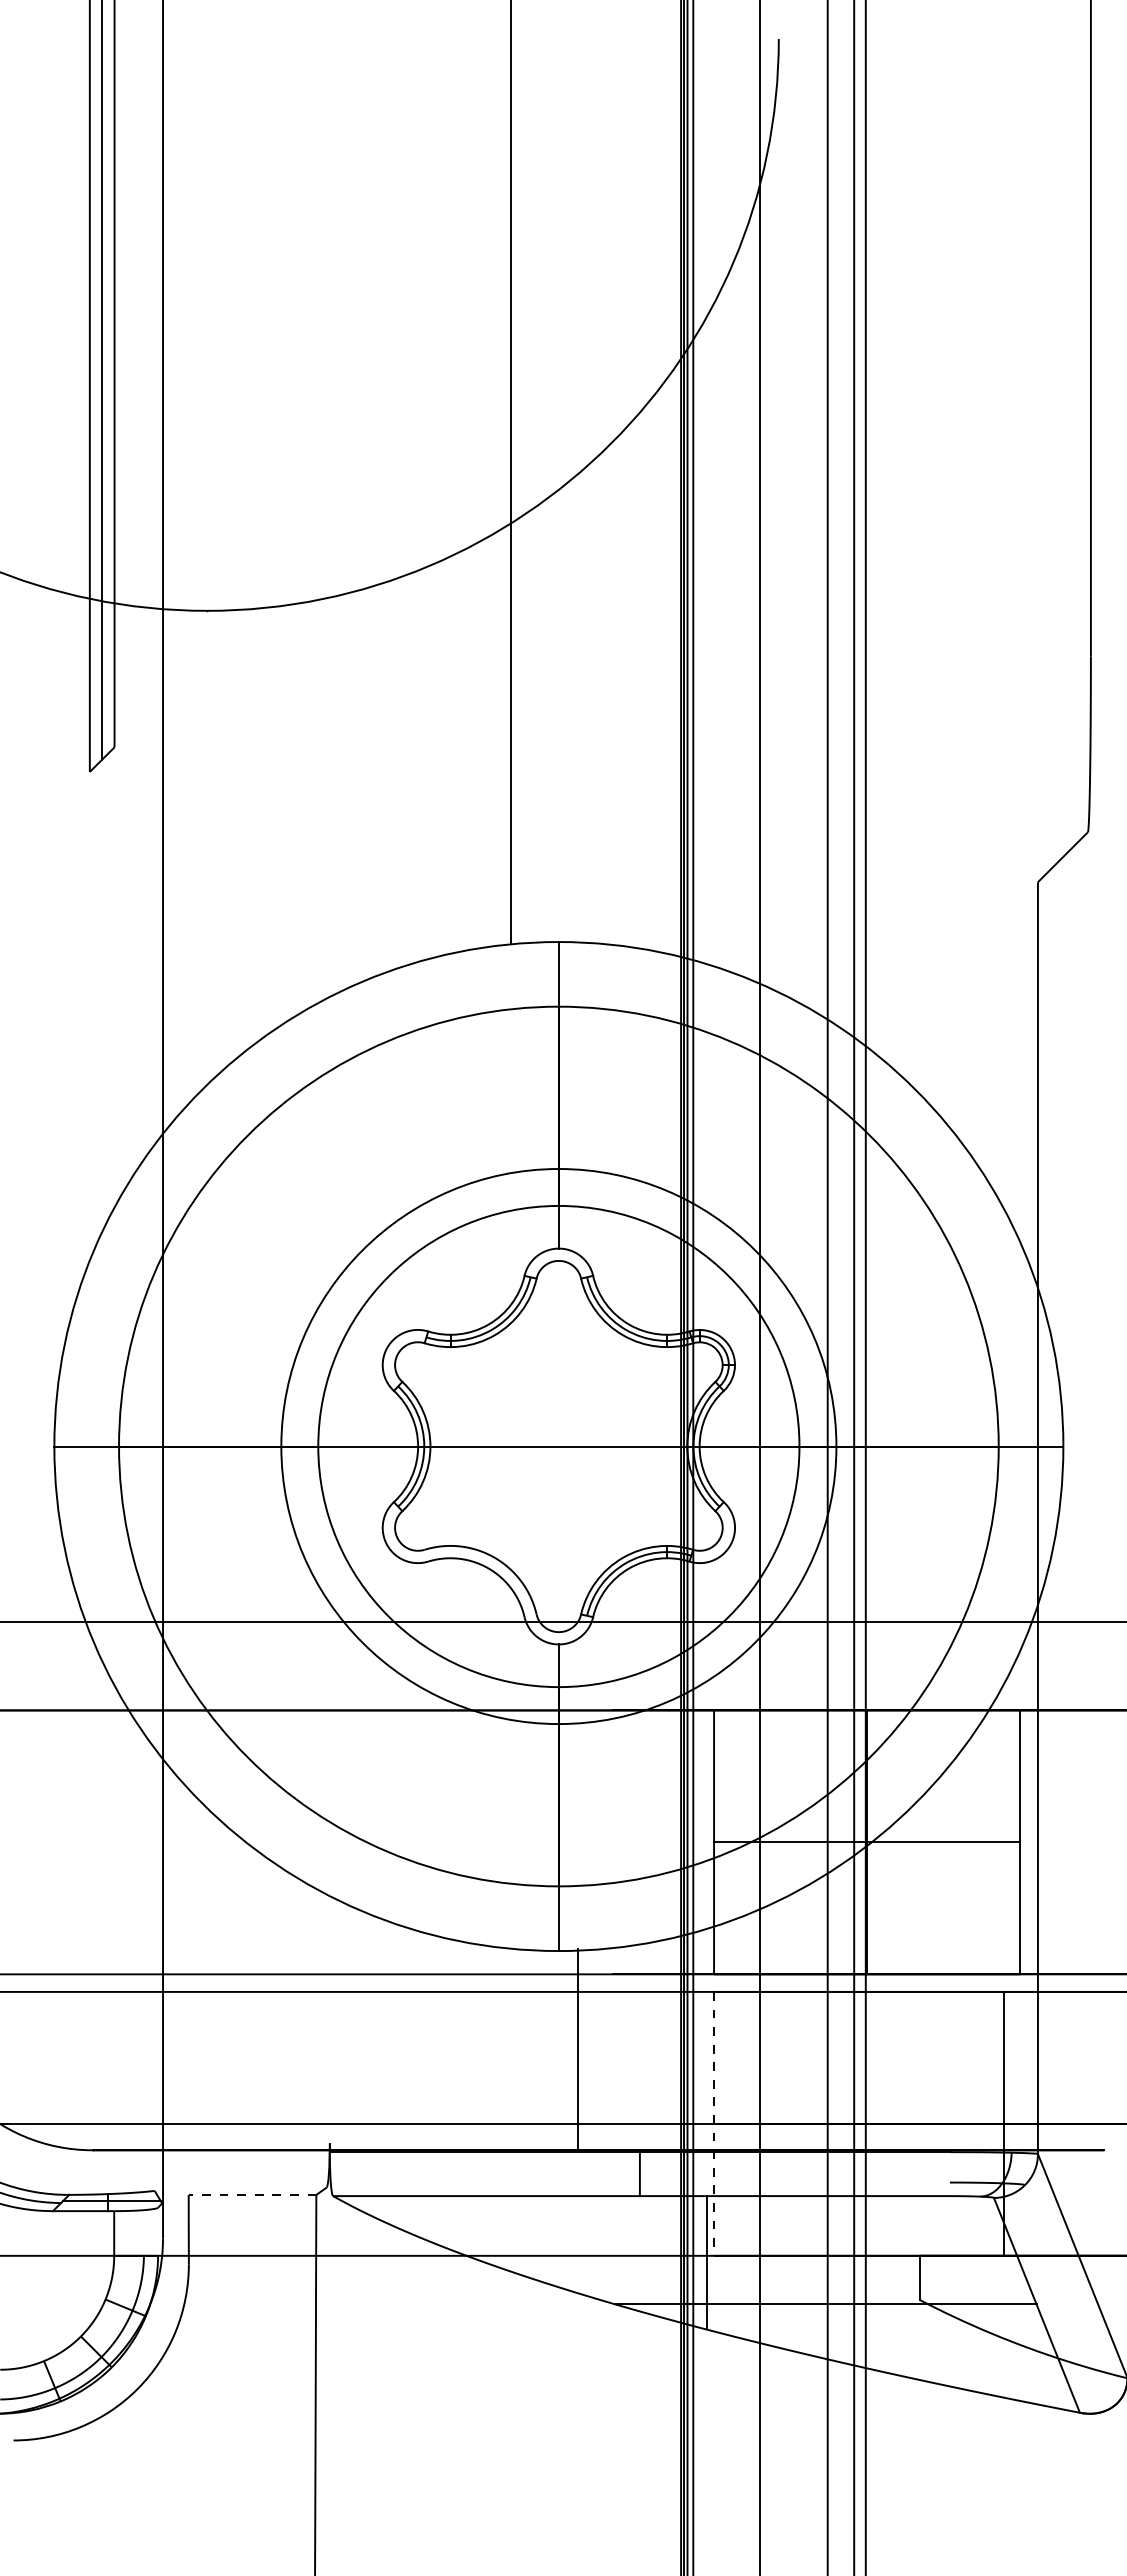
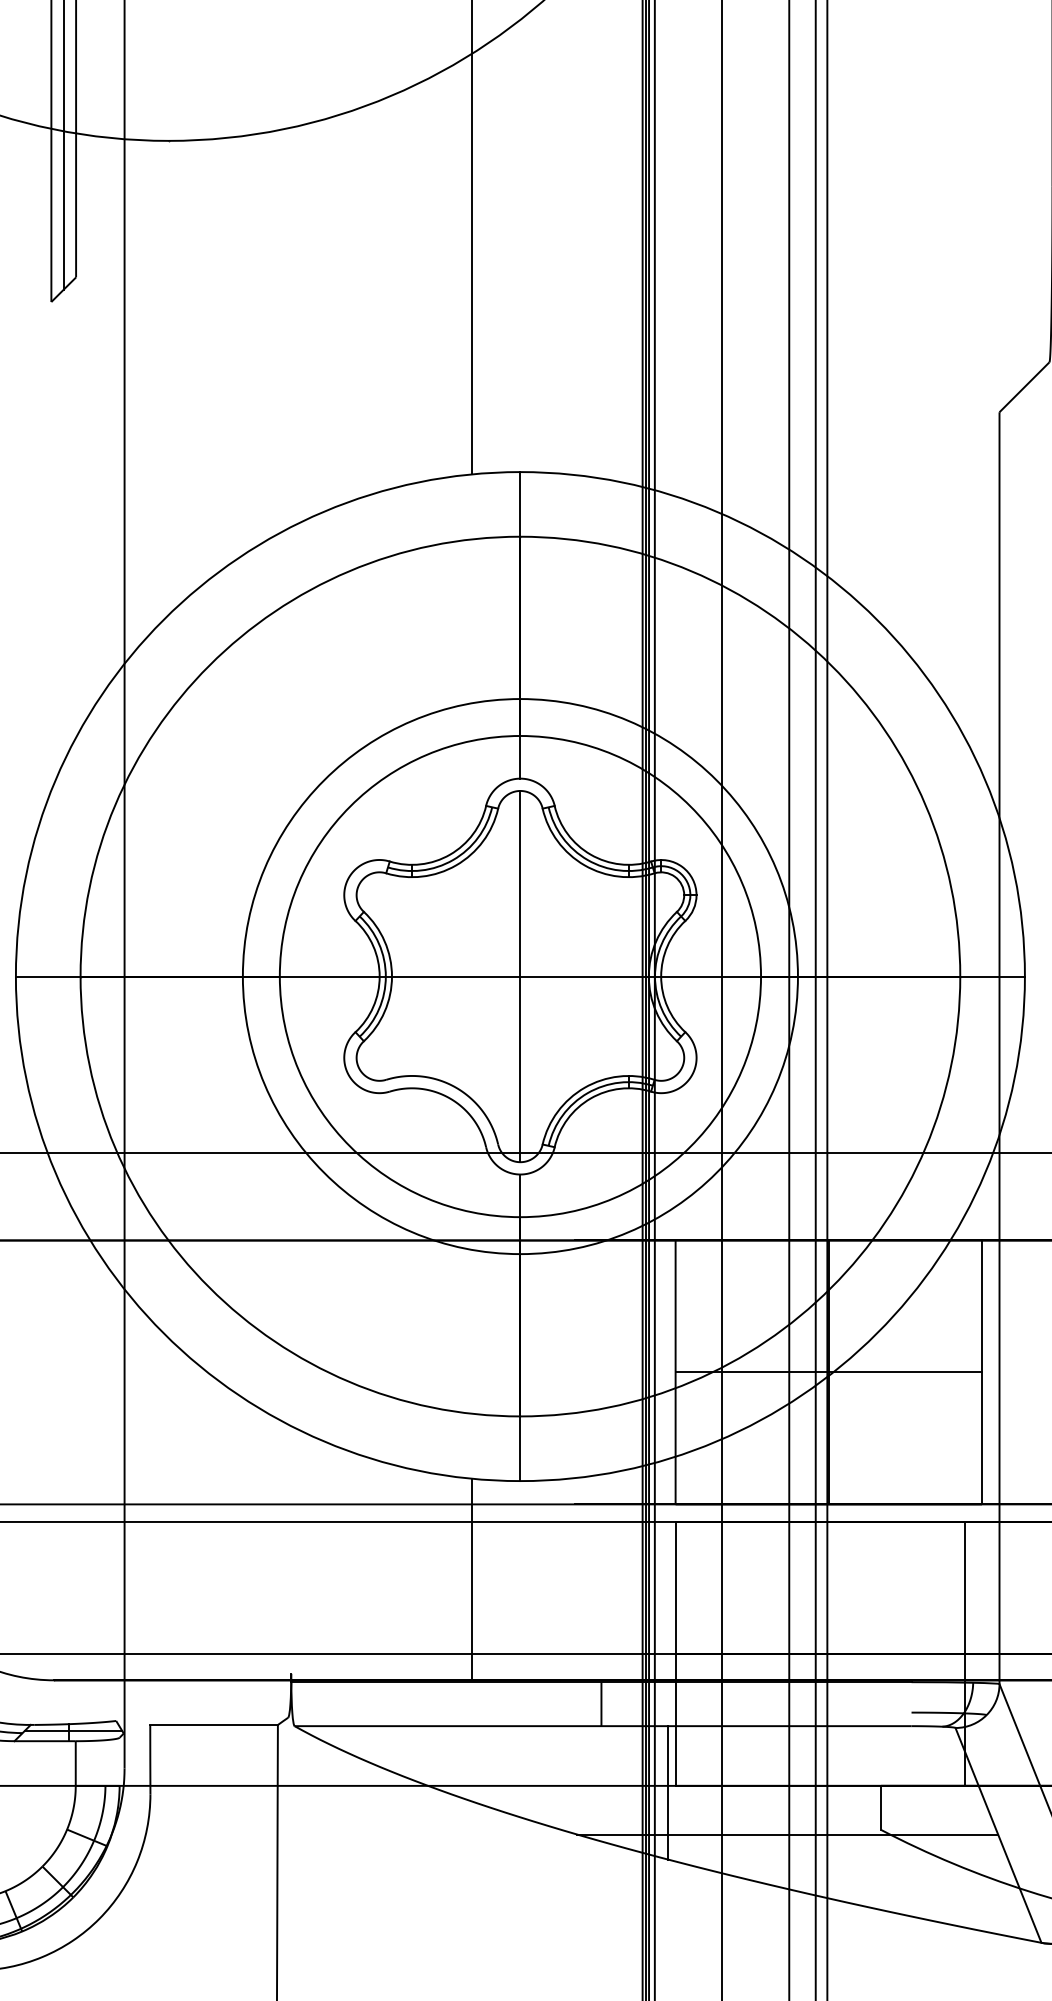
line: (558, 1446) -> (520, 976), added
line: (577, 2049) -> (472, 1579), moved
line: (714, 2123) -> (676, 1653), dashed -> solid
line: (252, 2194) -> (214, 1724), dashed -> solid

